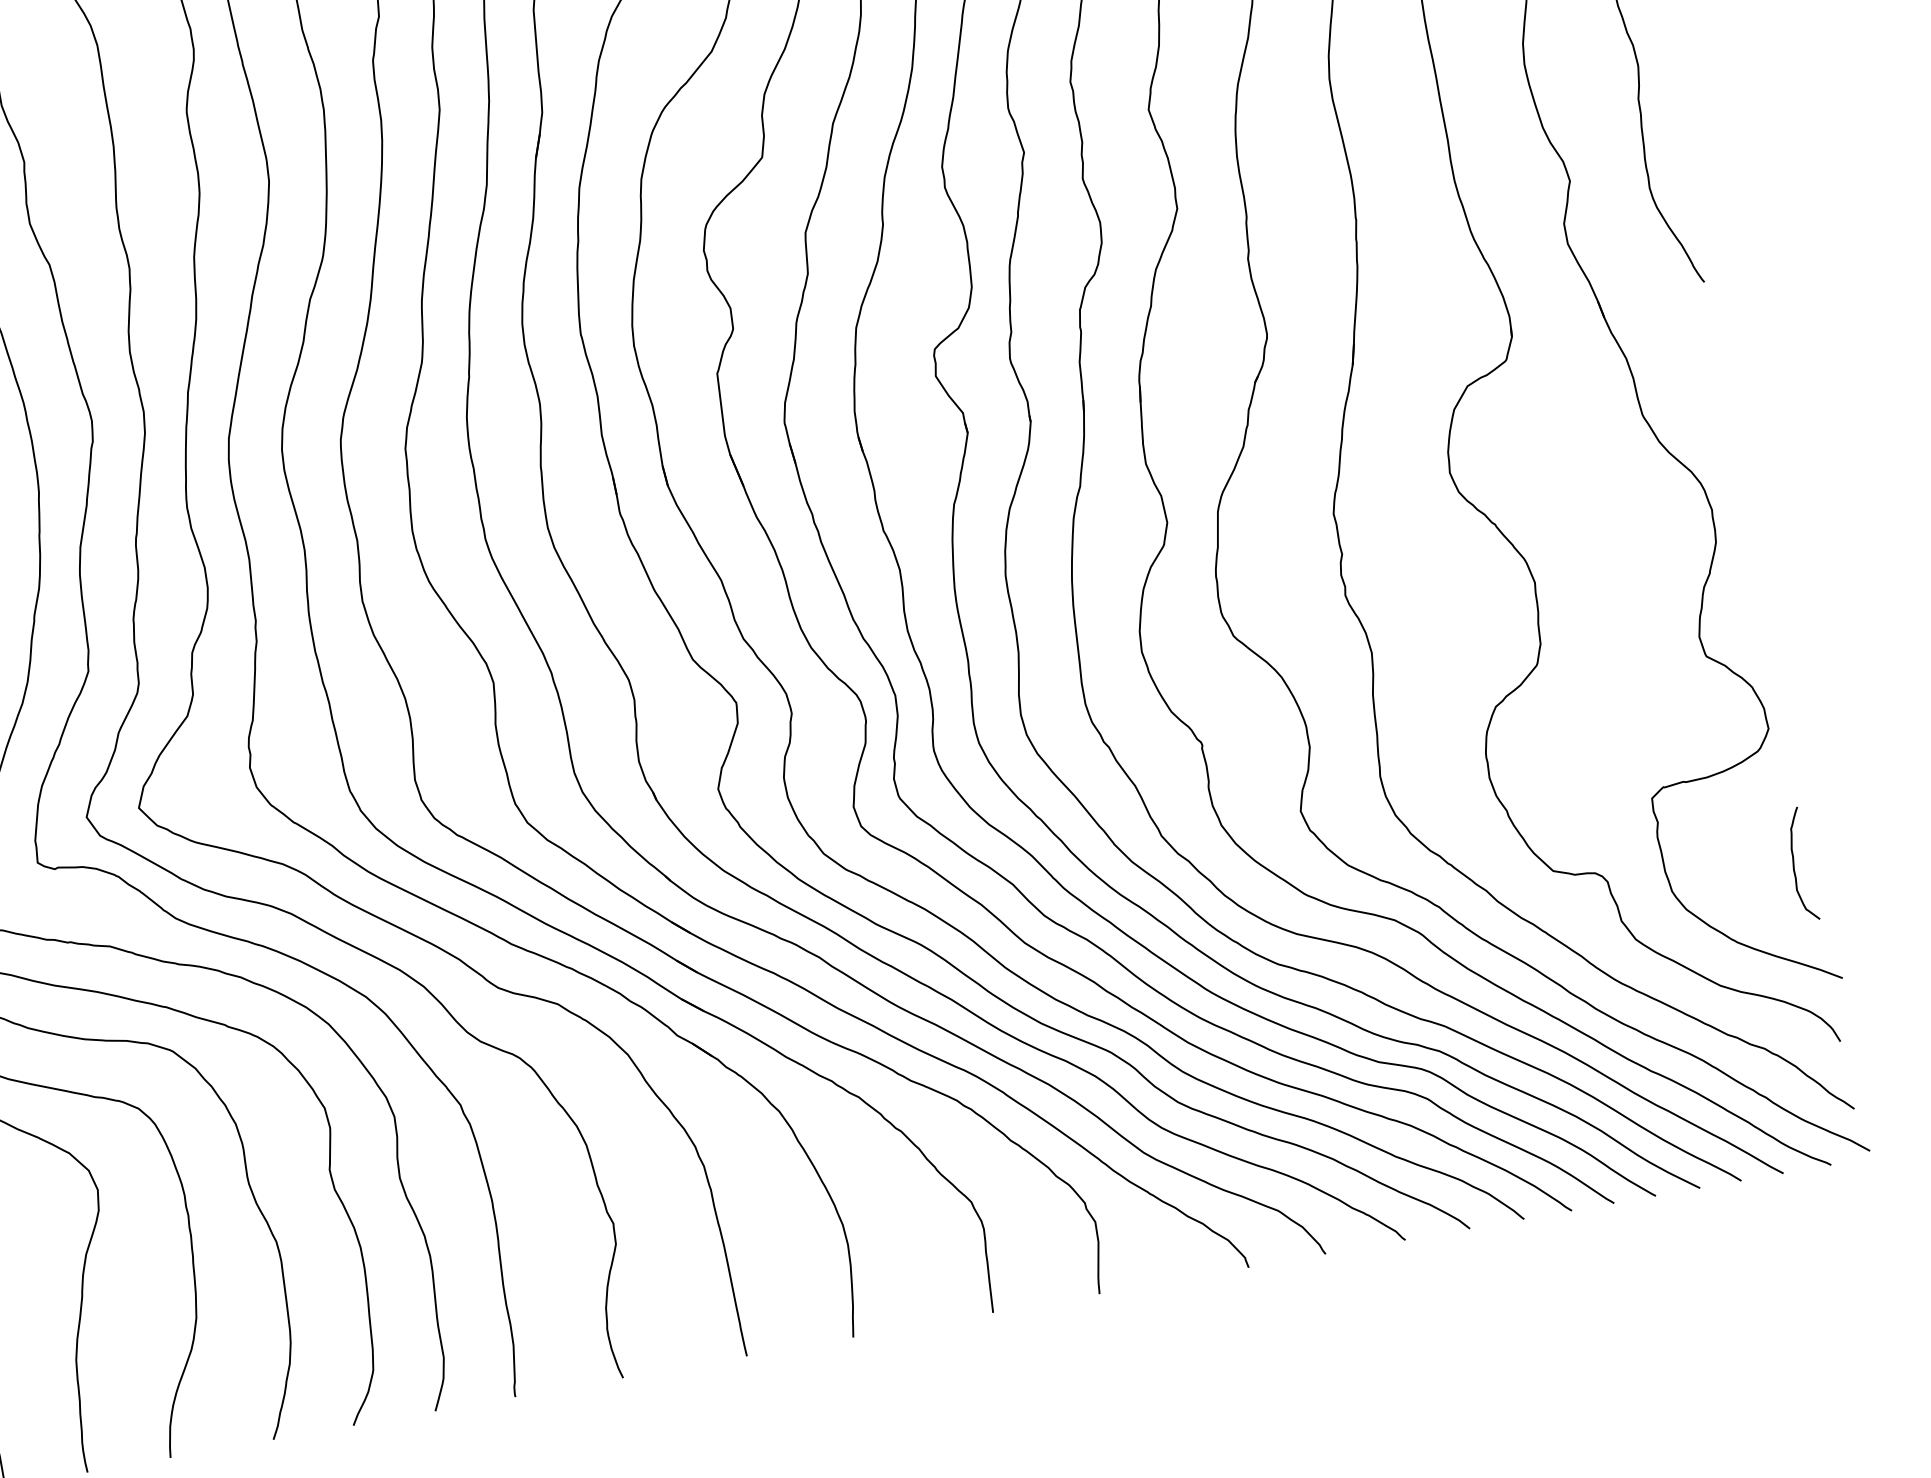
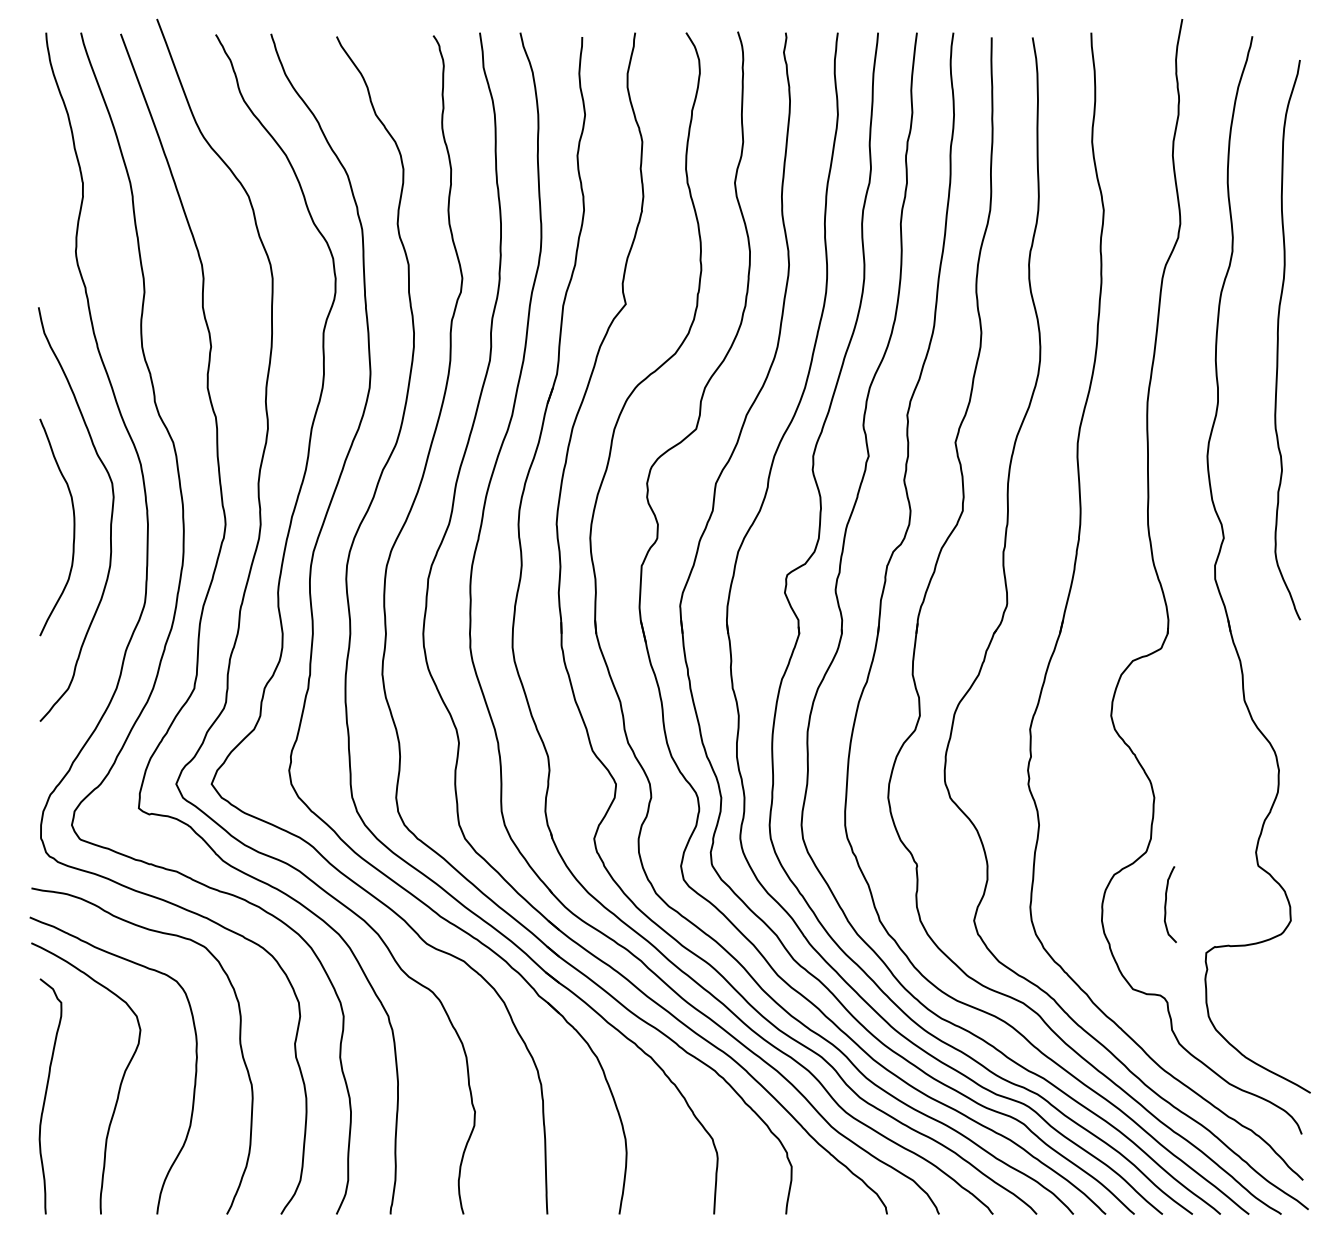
curve: (1795, 865) -> (1166, 904), moved

